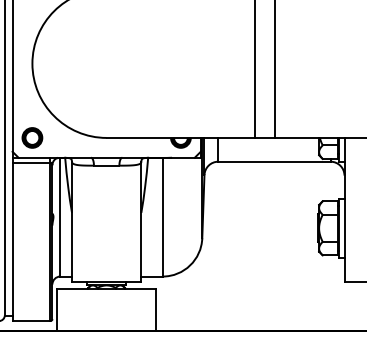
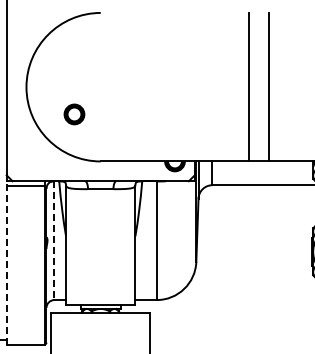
part: (32, 137) -> (74, 114), moved
line: (60, 217) -> (54, 241), solid -> dashed
line: (12, 239) -> (6, 263), solid -> dashed

